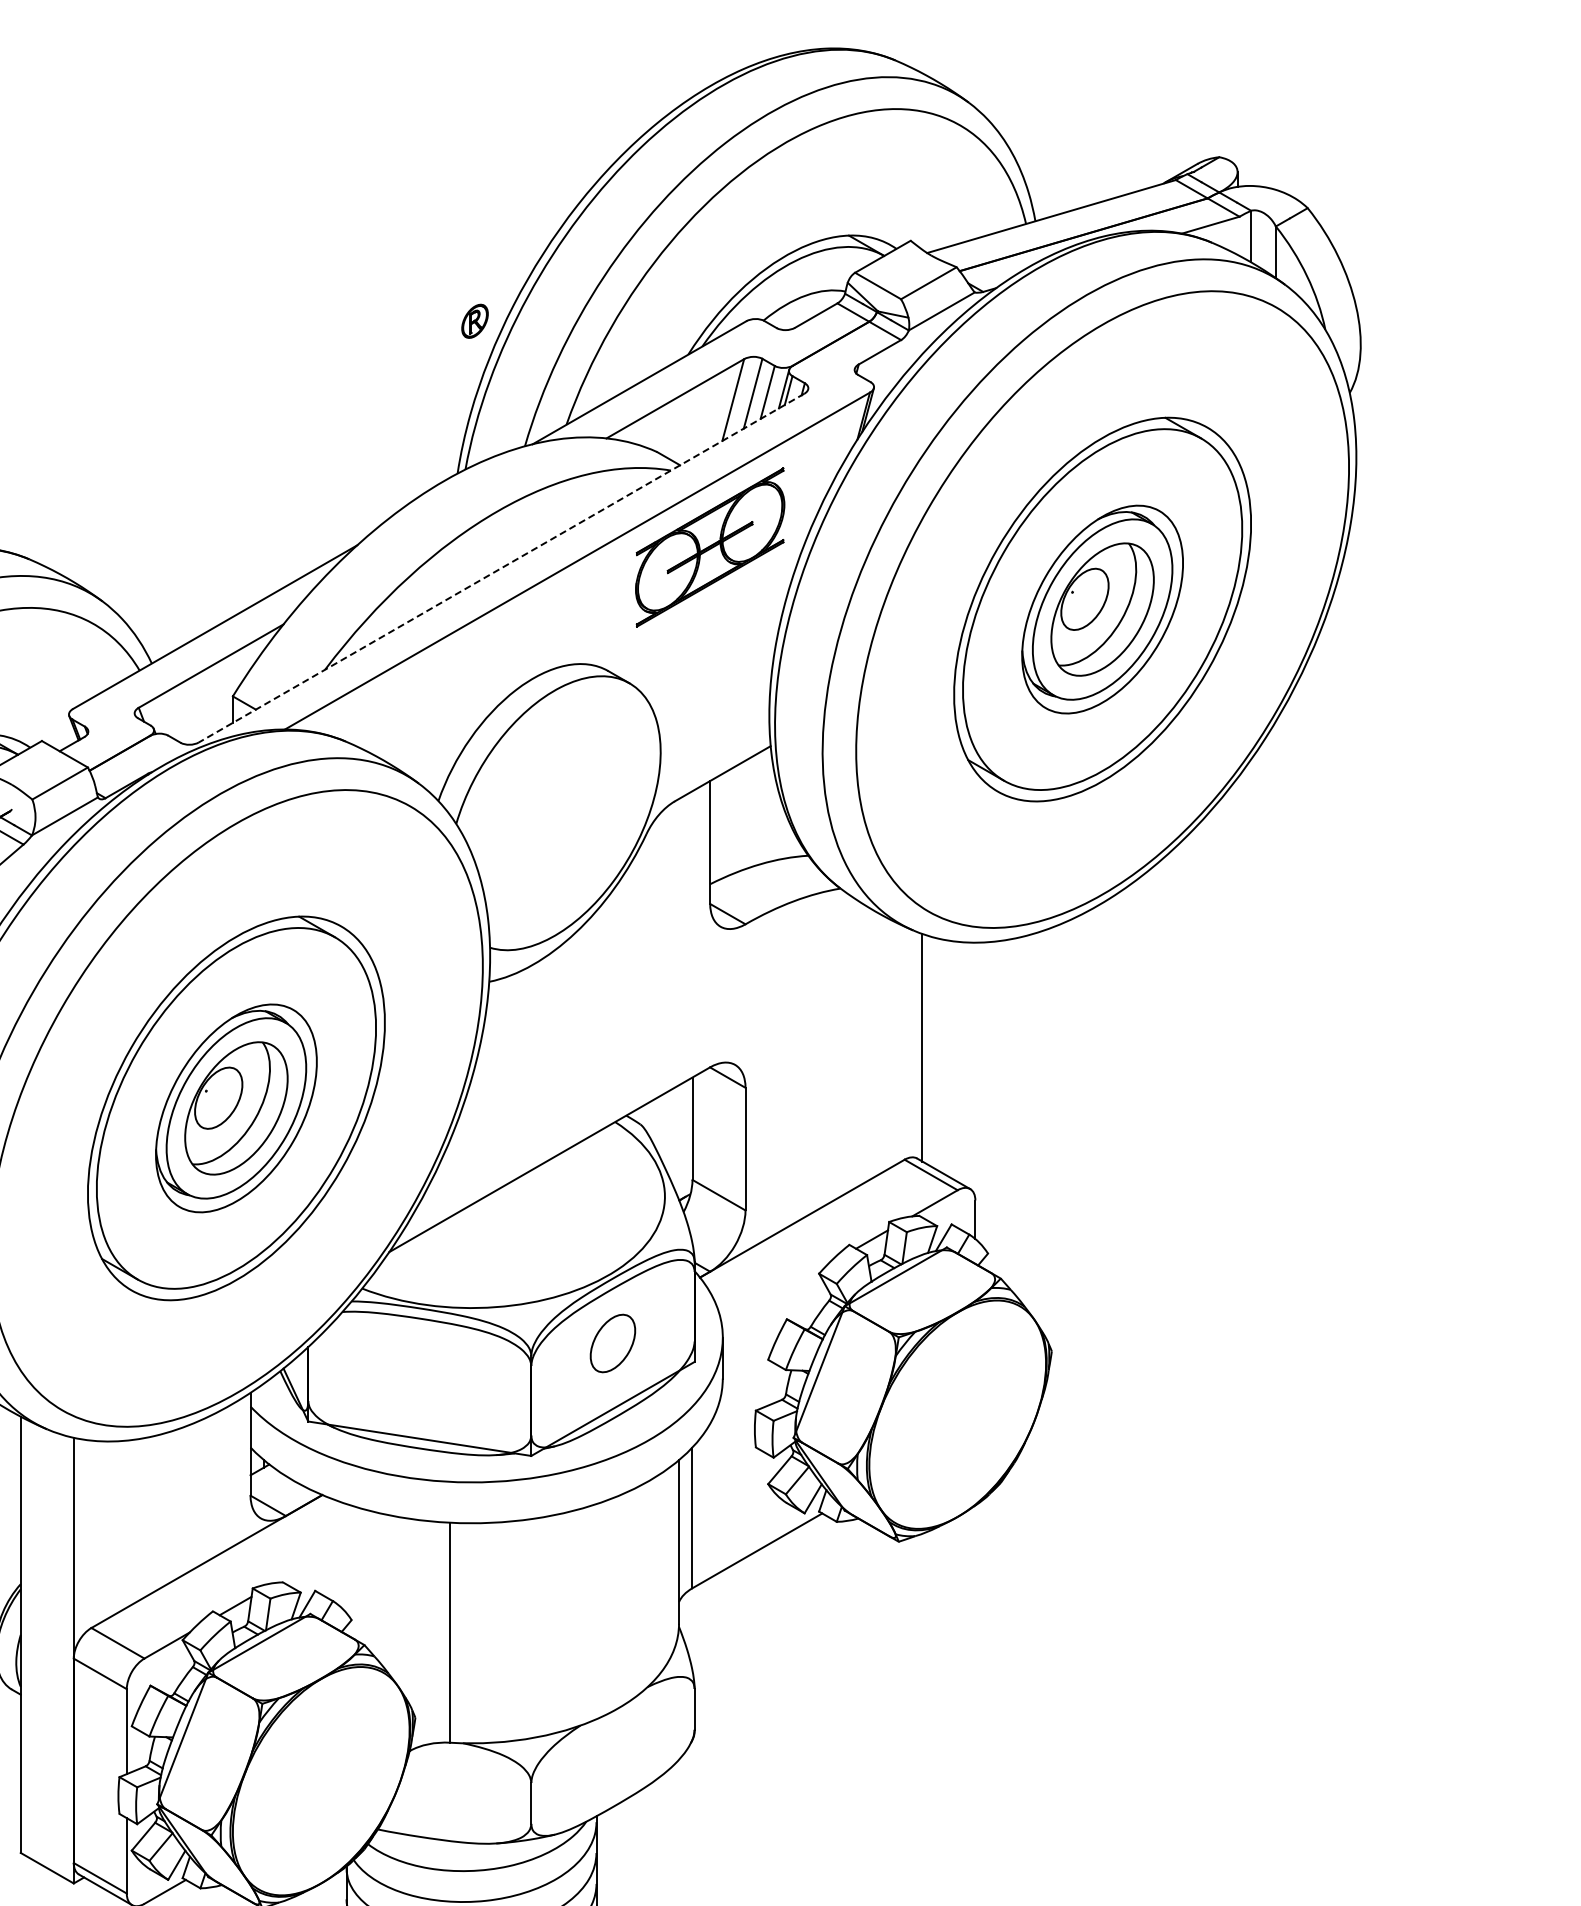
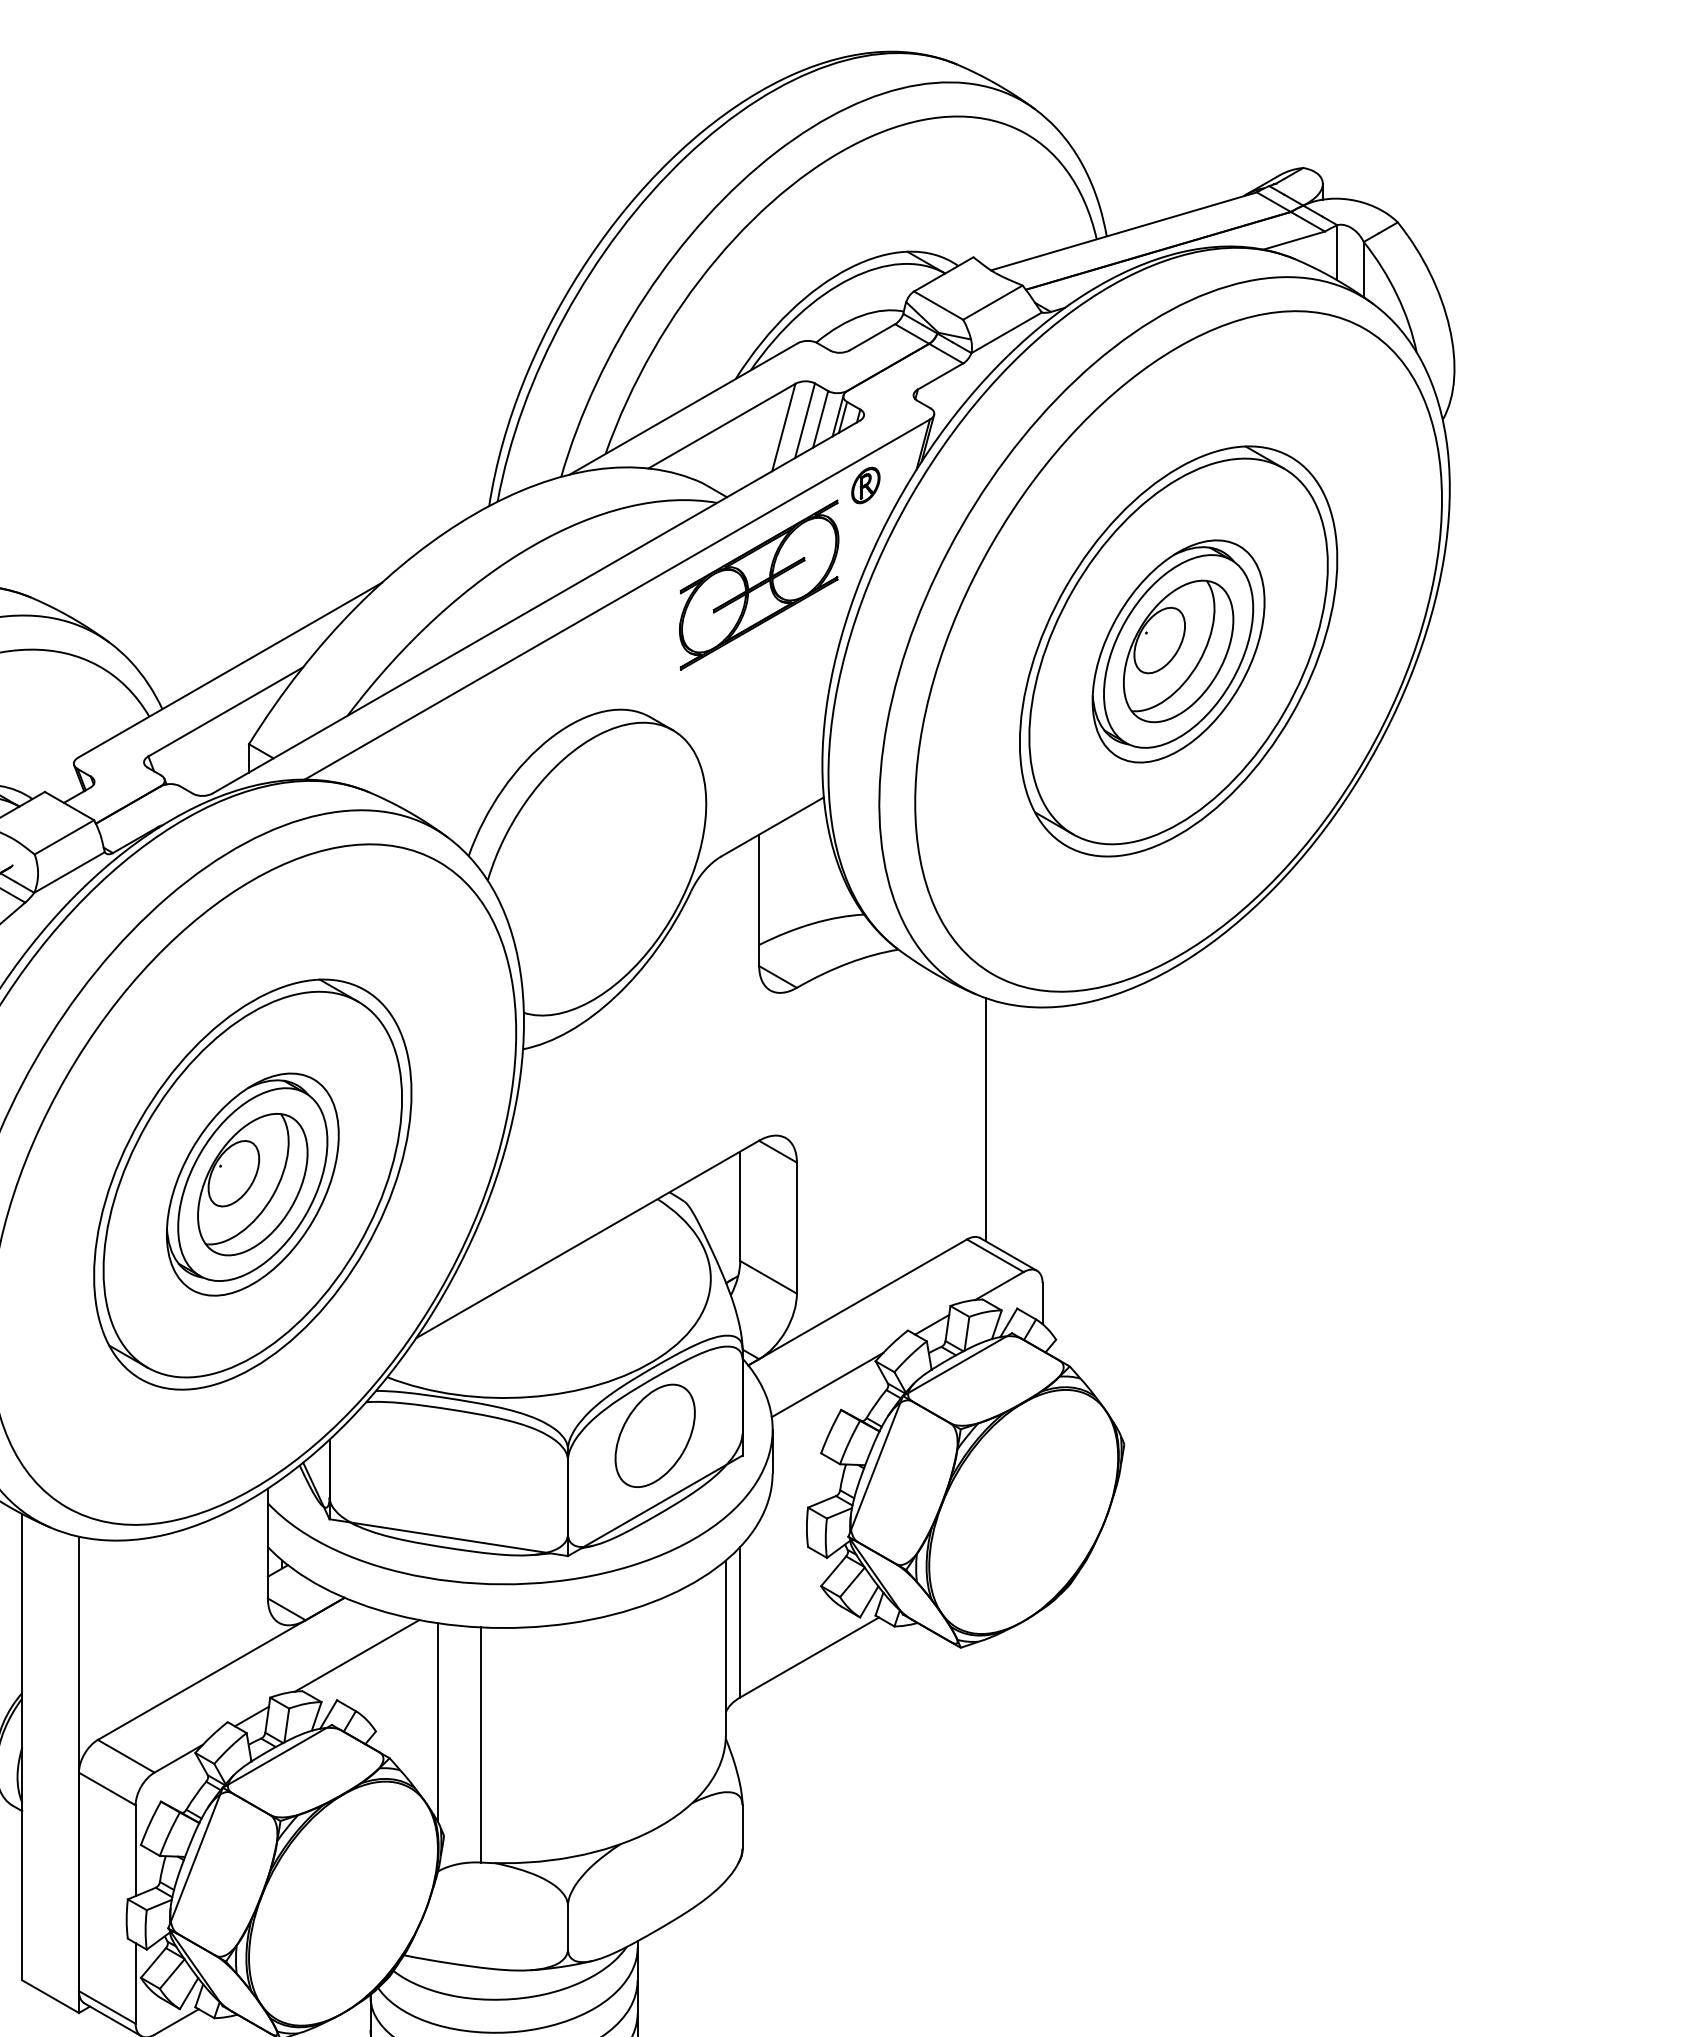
part: (474, 320) -> (865, 484), moved
line: (501, 568) -> (536, 607), dashed -> solid
line: (773, 1295) -> (826, 1384), added
part: (612, 1343) -> (654, 1435), size x1.67
line: (333, 1548) -> (356, 1654), added
line: (409, 1611) -> (437, 1722), added

